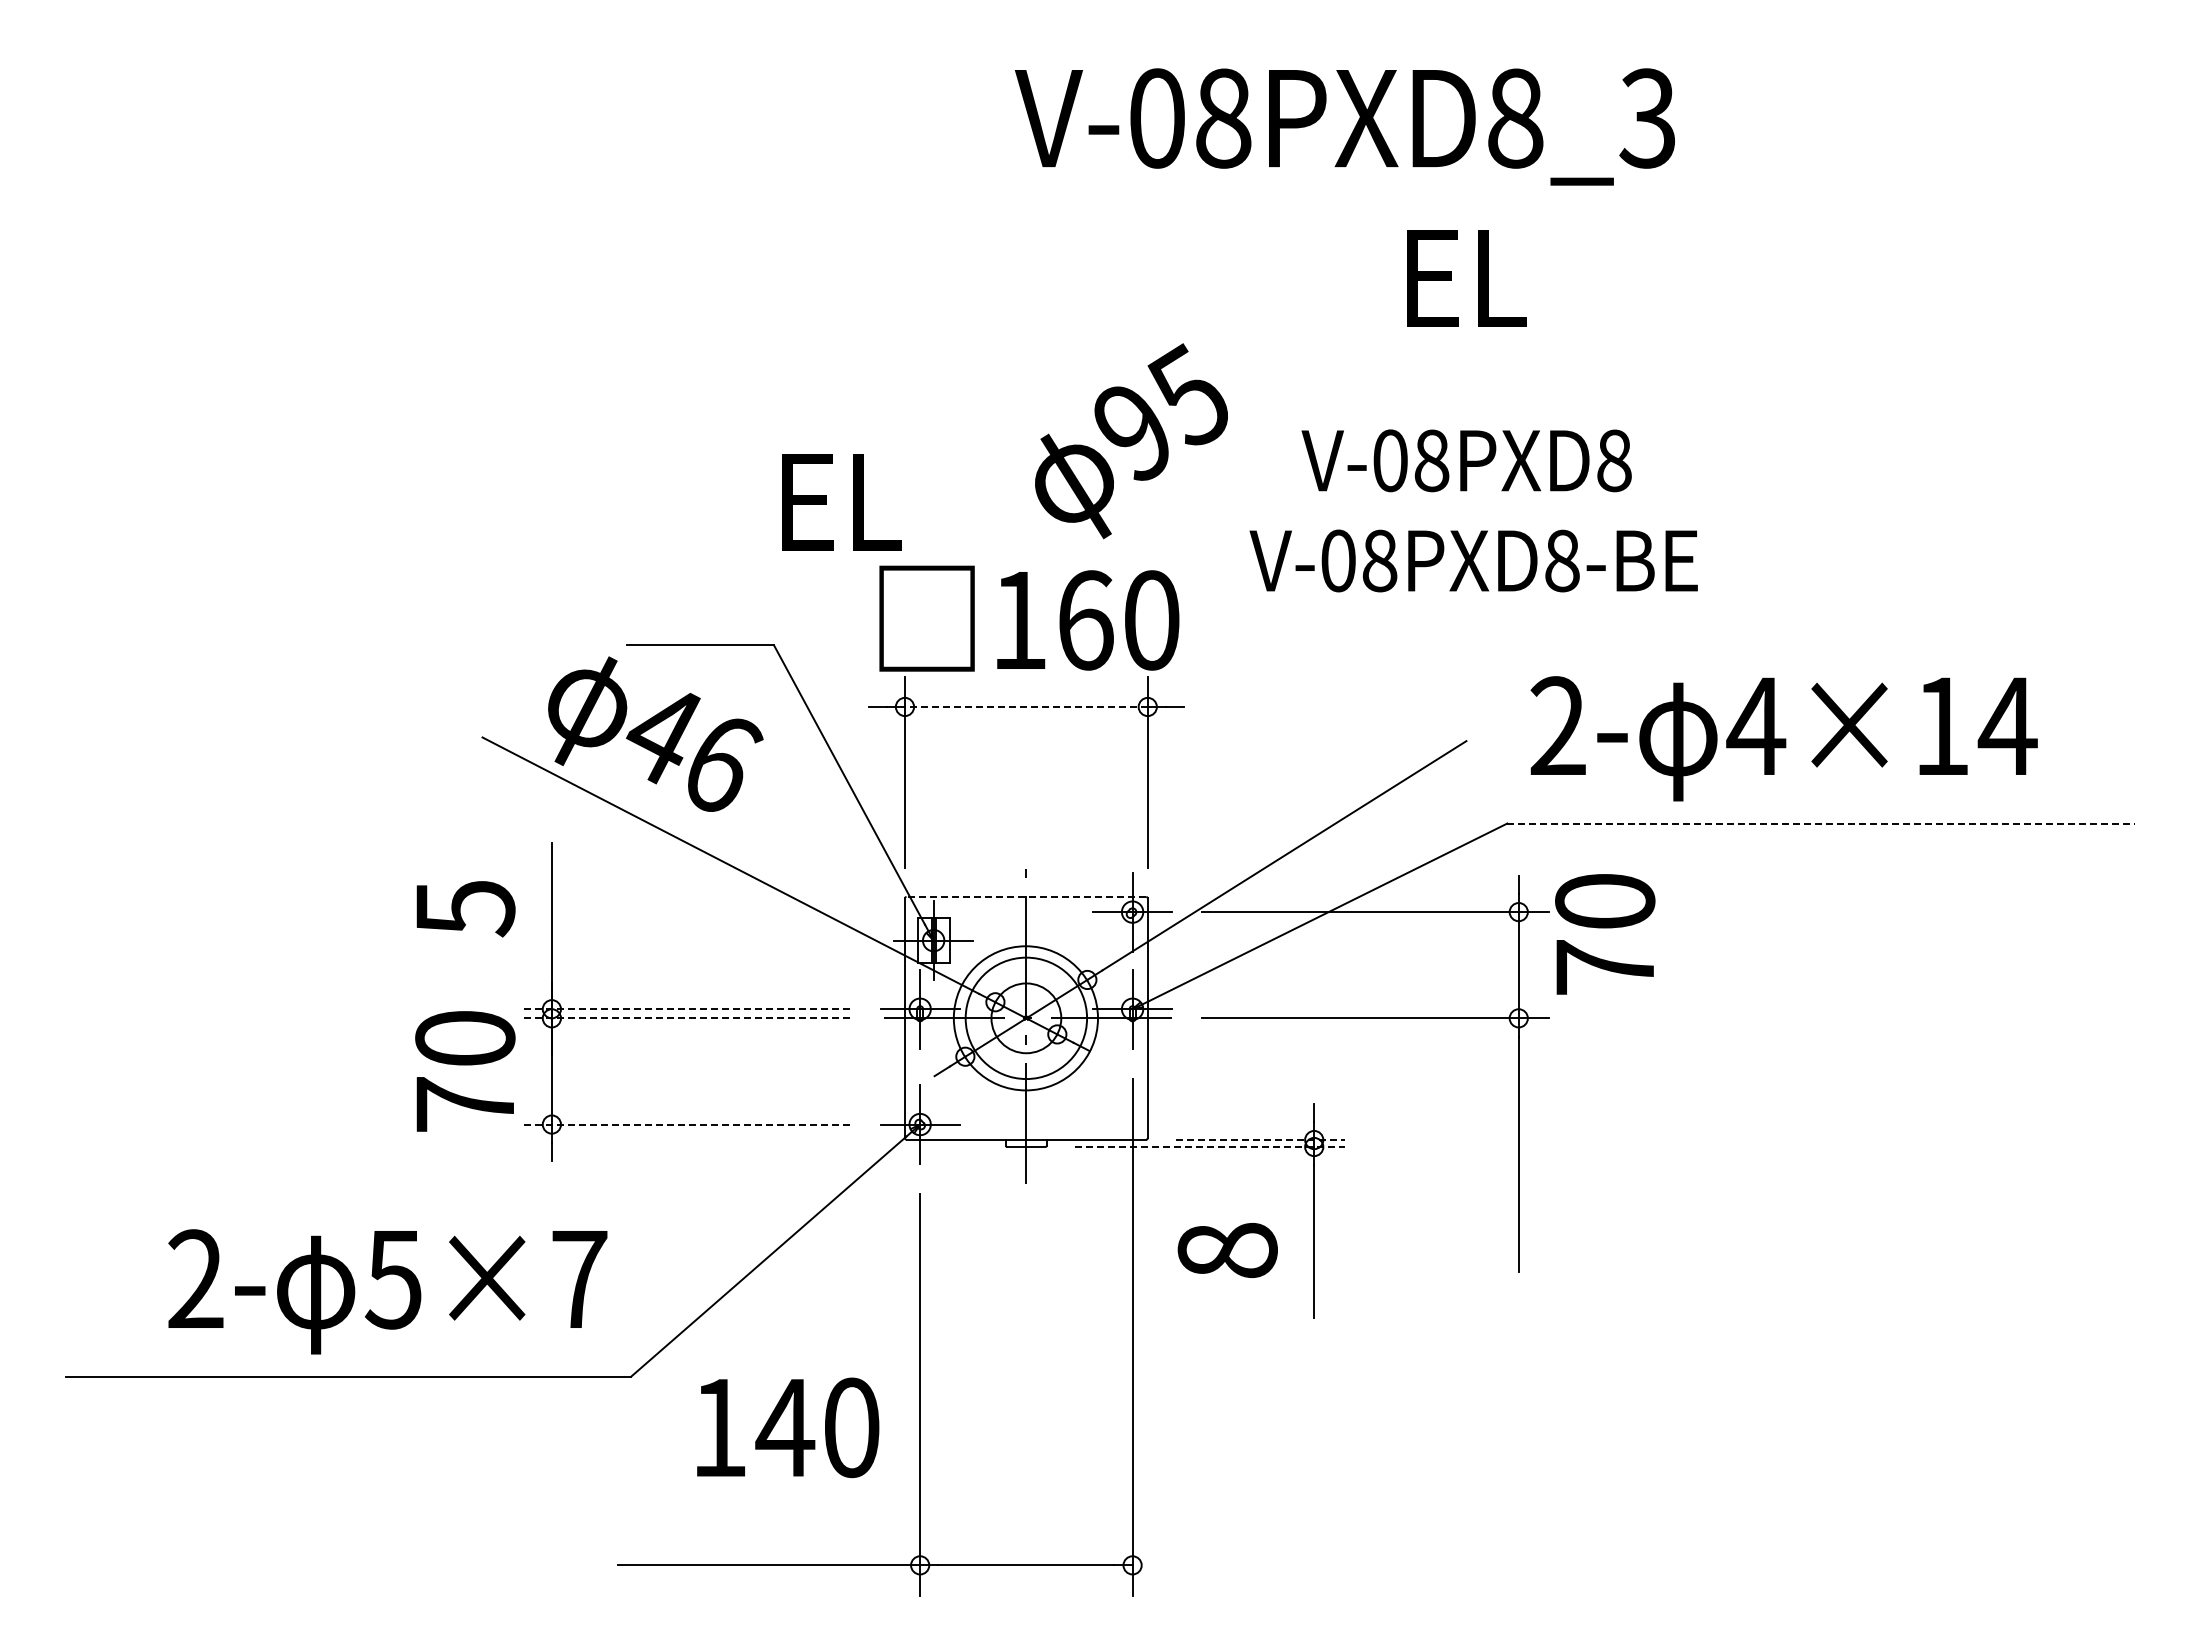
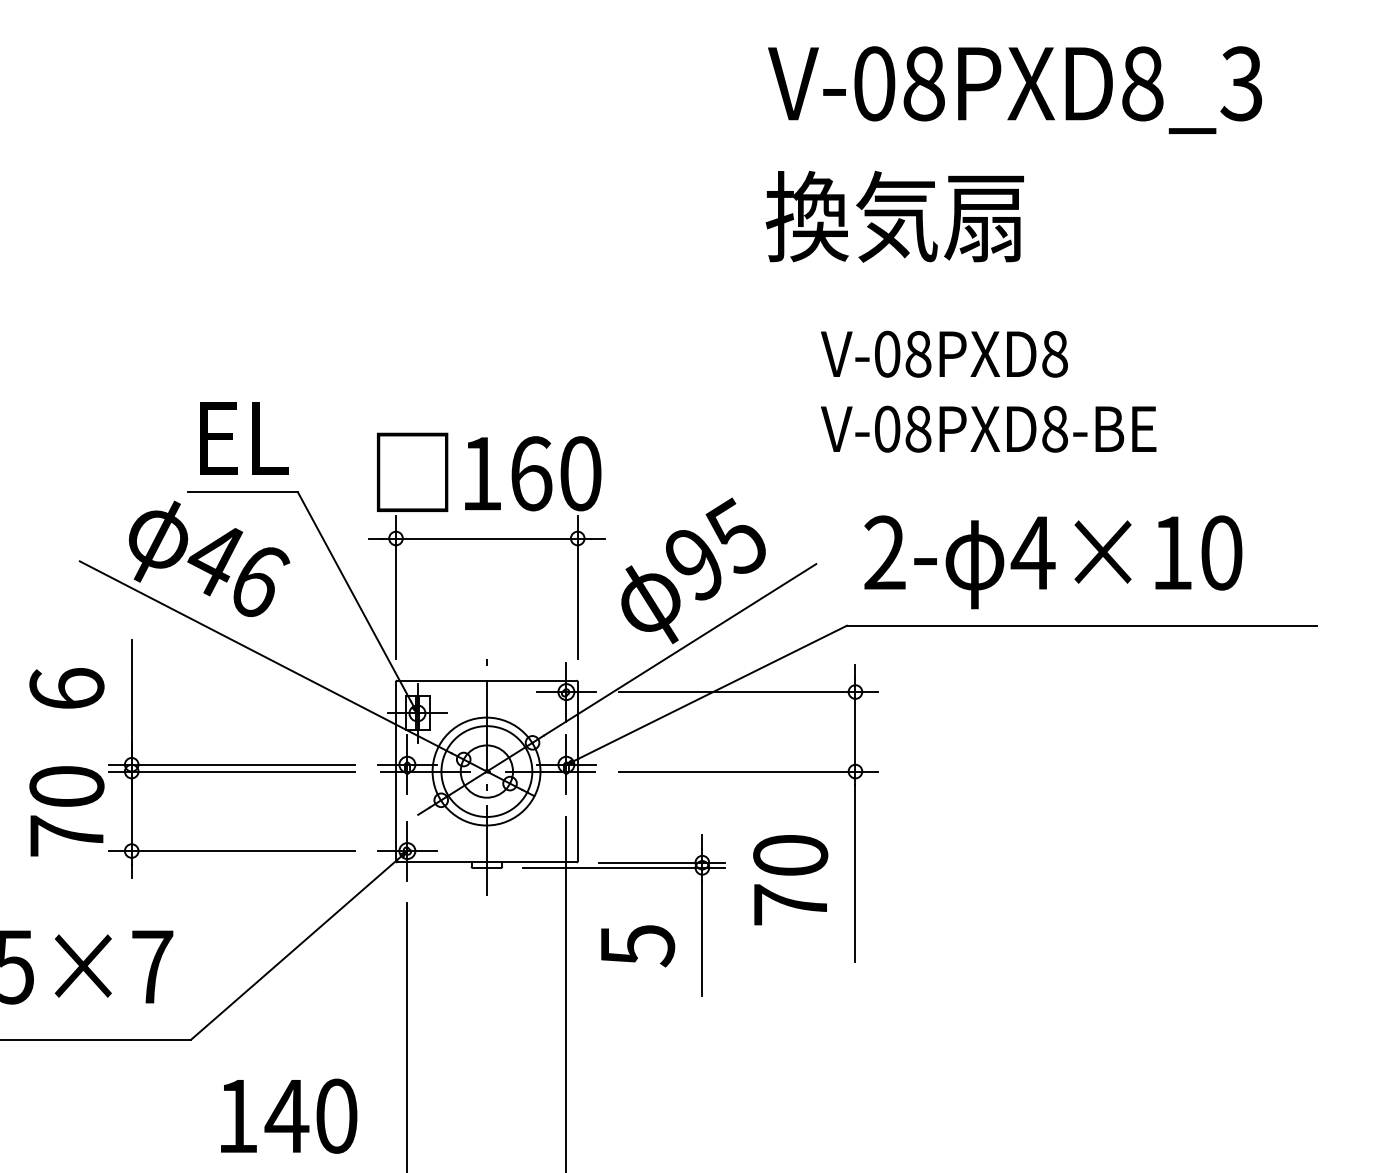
text: (1344, 126) -> (1014, 89), moved
text: (1571, 276) -> (894, 216), EL -> 換気扇
text: (1131, 441) -> (693, 571), moved
text: (1466, 460) -> (944, 354), moved
text: (841, 502) -> (243, 438), moved
text: (1473, 560) -> (988, 428), moved
line: (1025, 706) -> (486, 538), dashed -> solid
text: (2007, 726) -> (1221, 553), 4×14 -> 4×10
line: (1821, 823) -> (1082, 625), dashed -> solid
line: (1026, 896) -> (486, 680), dashed -> solid
text: (465, 908) -> (67, 689), 5 -> 6
text: (1605, 934) -> (790, 880), moved
line: (685, 1009) -> (231, 764), dashed -> solid
line: (685, 1018) -> (231, 771), dashed -> solid
line: (685, 1124) -> (231, 851), dashed -> solid
line: (1260, 1140) -> (662, 863), dashed -> solid
line: (1209, 1147) -> (623, 868), dashed -> solid
text: (1227, 1251) -> (637, 946), 8 -> 5
text: (788, 1427) -> (289, 1115), moved

